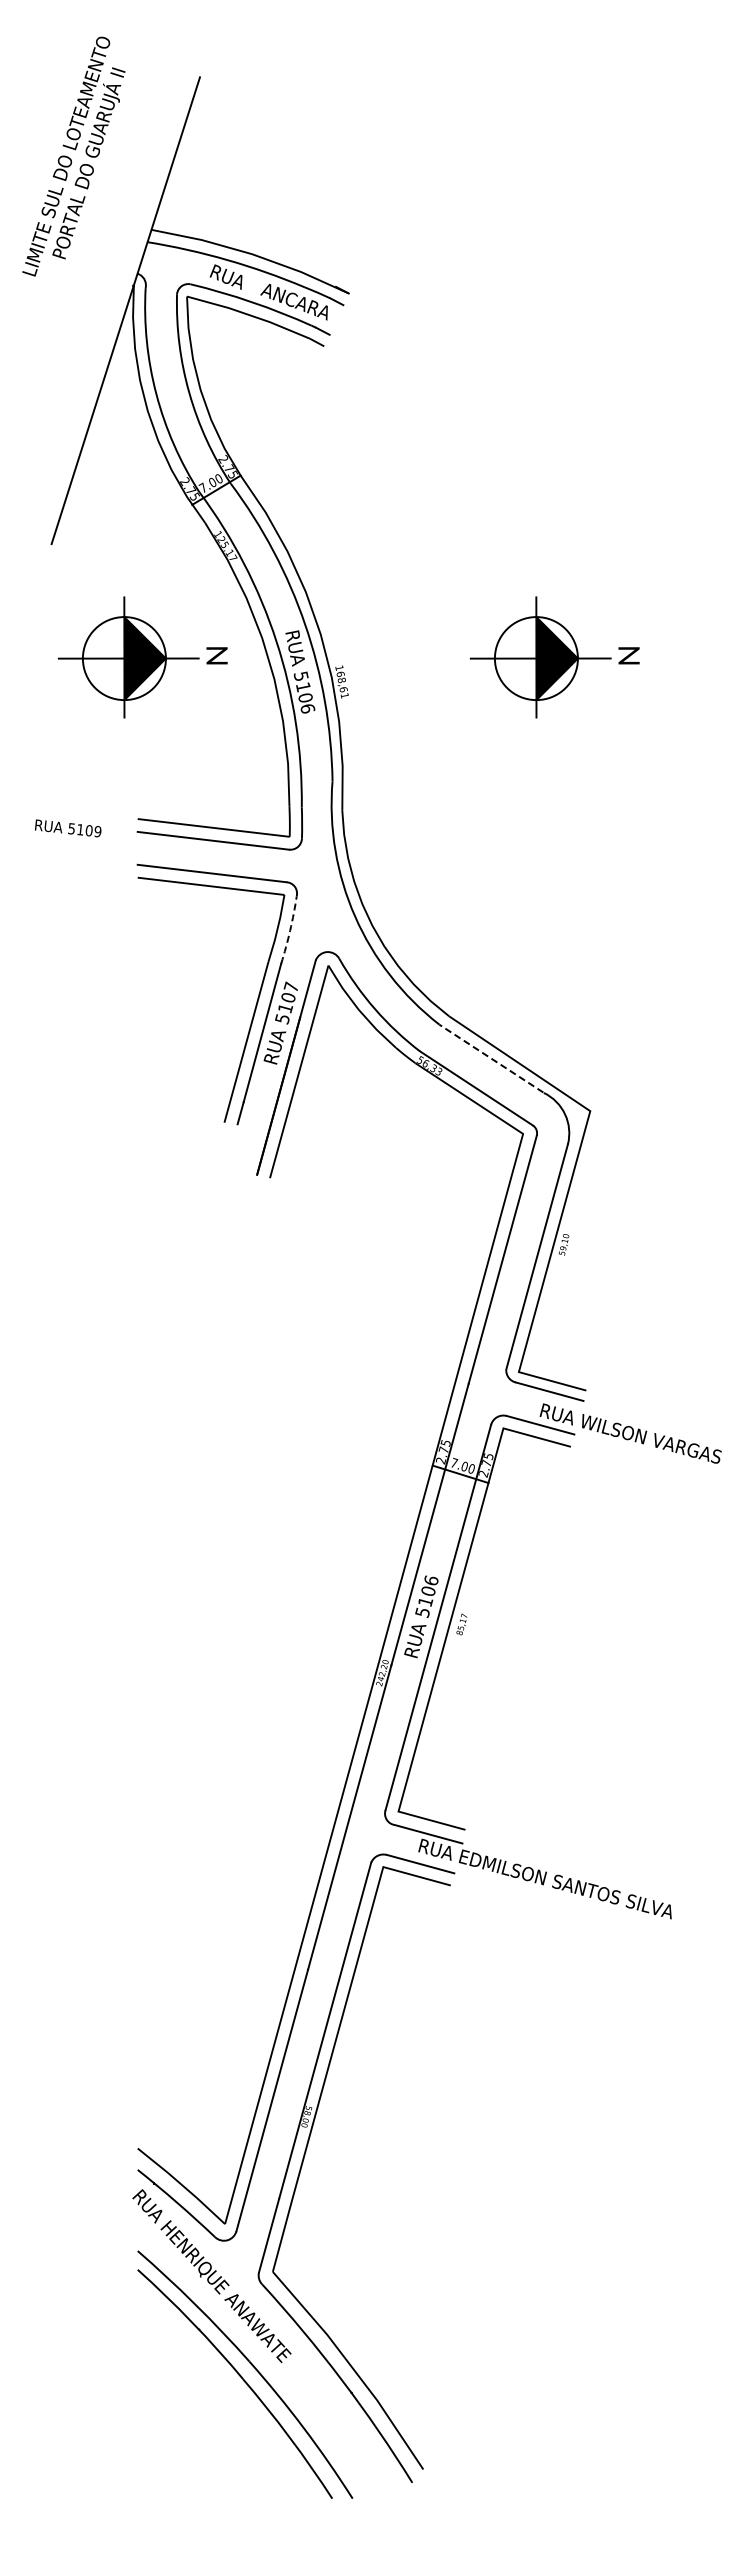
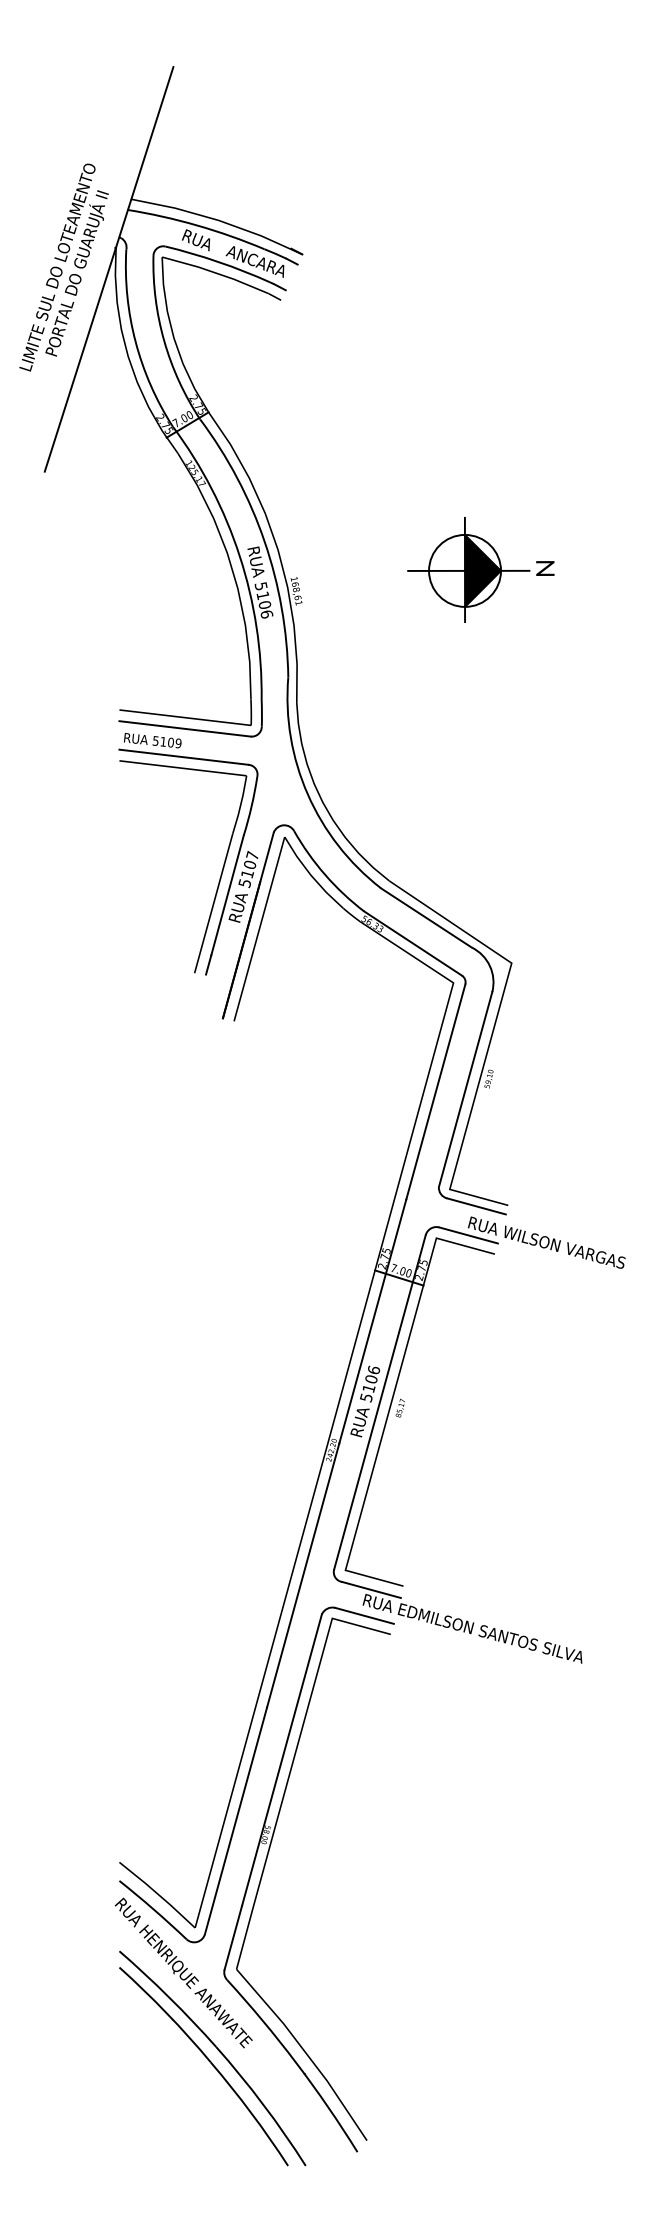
text: (73, 156) -> (63, 267), moved
part: (142, 657) -> (123, 569), removed
text: (68, 828) -> (153, 740), moved
arc: (290, 930) -> (251, 806), dashed -> solid
line: (491, 1058) -> (426, 917), dashed -> solid

